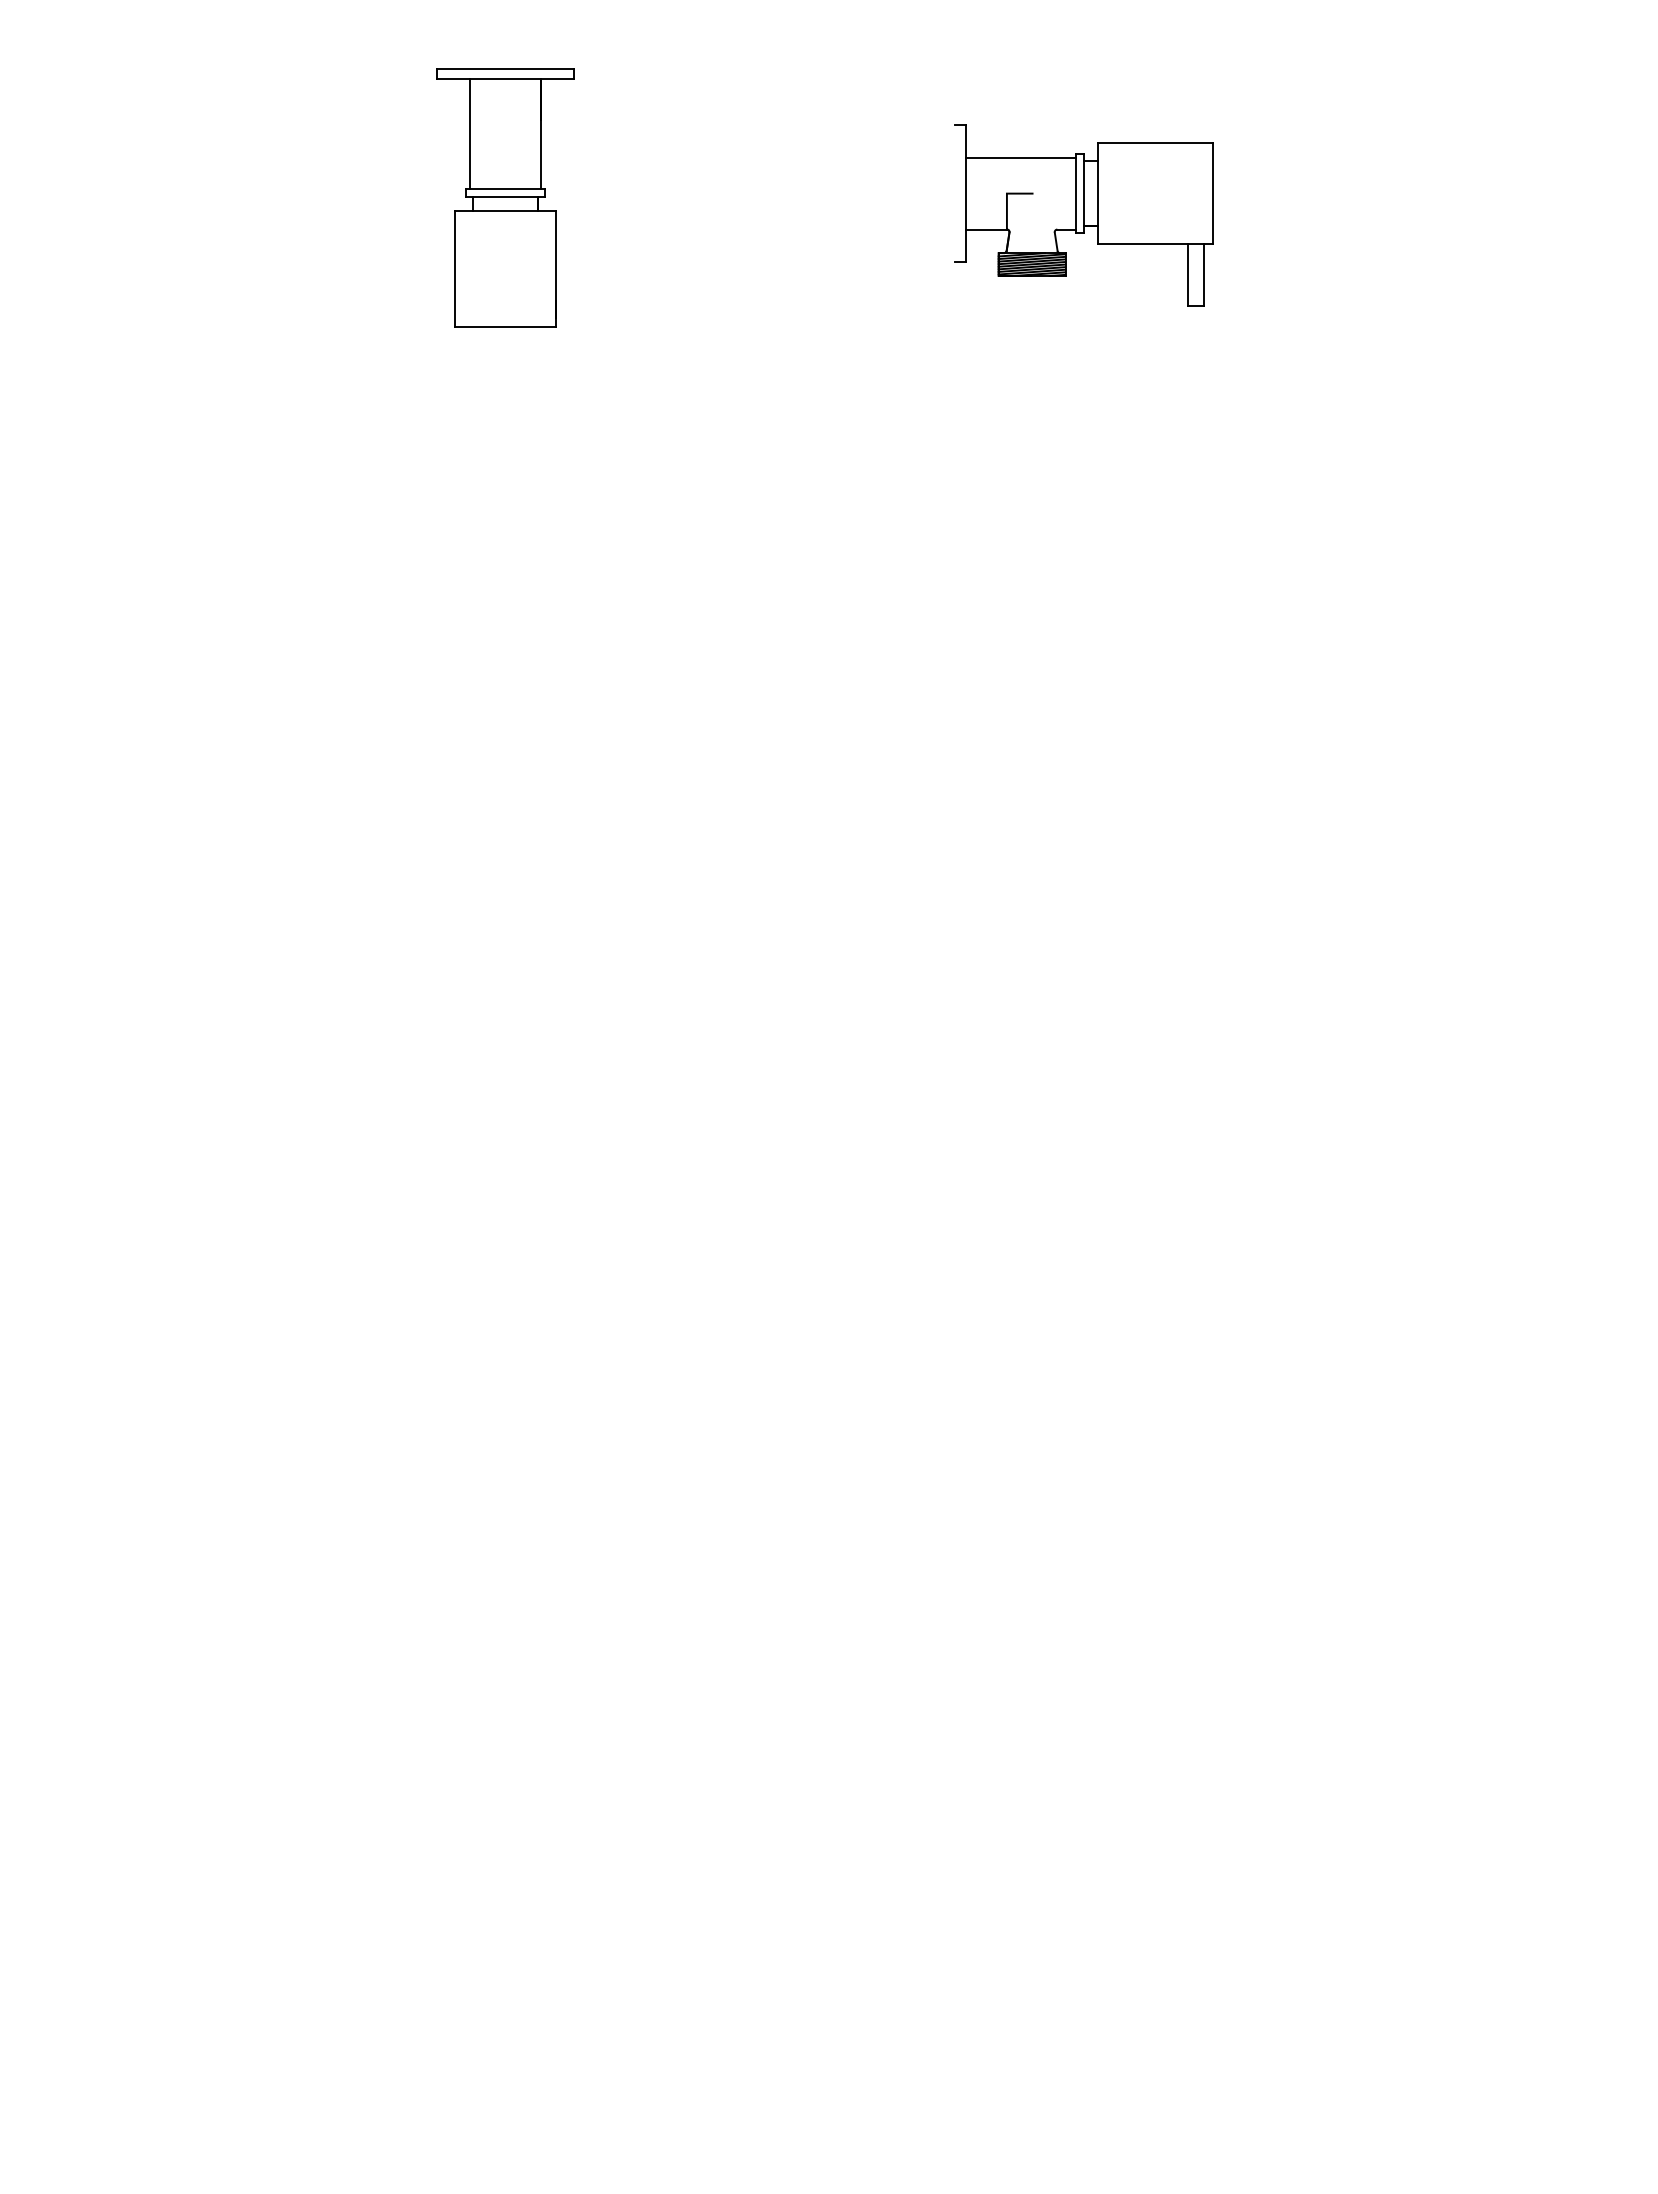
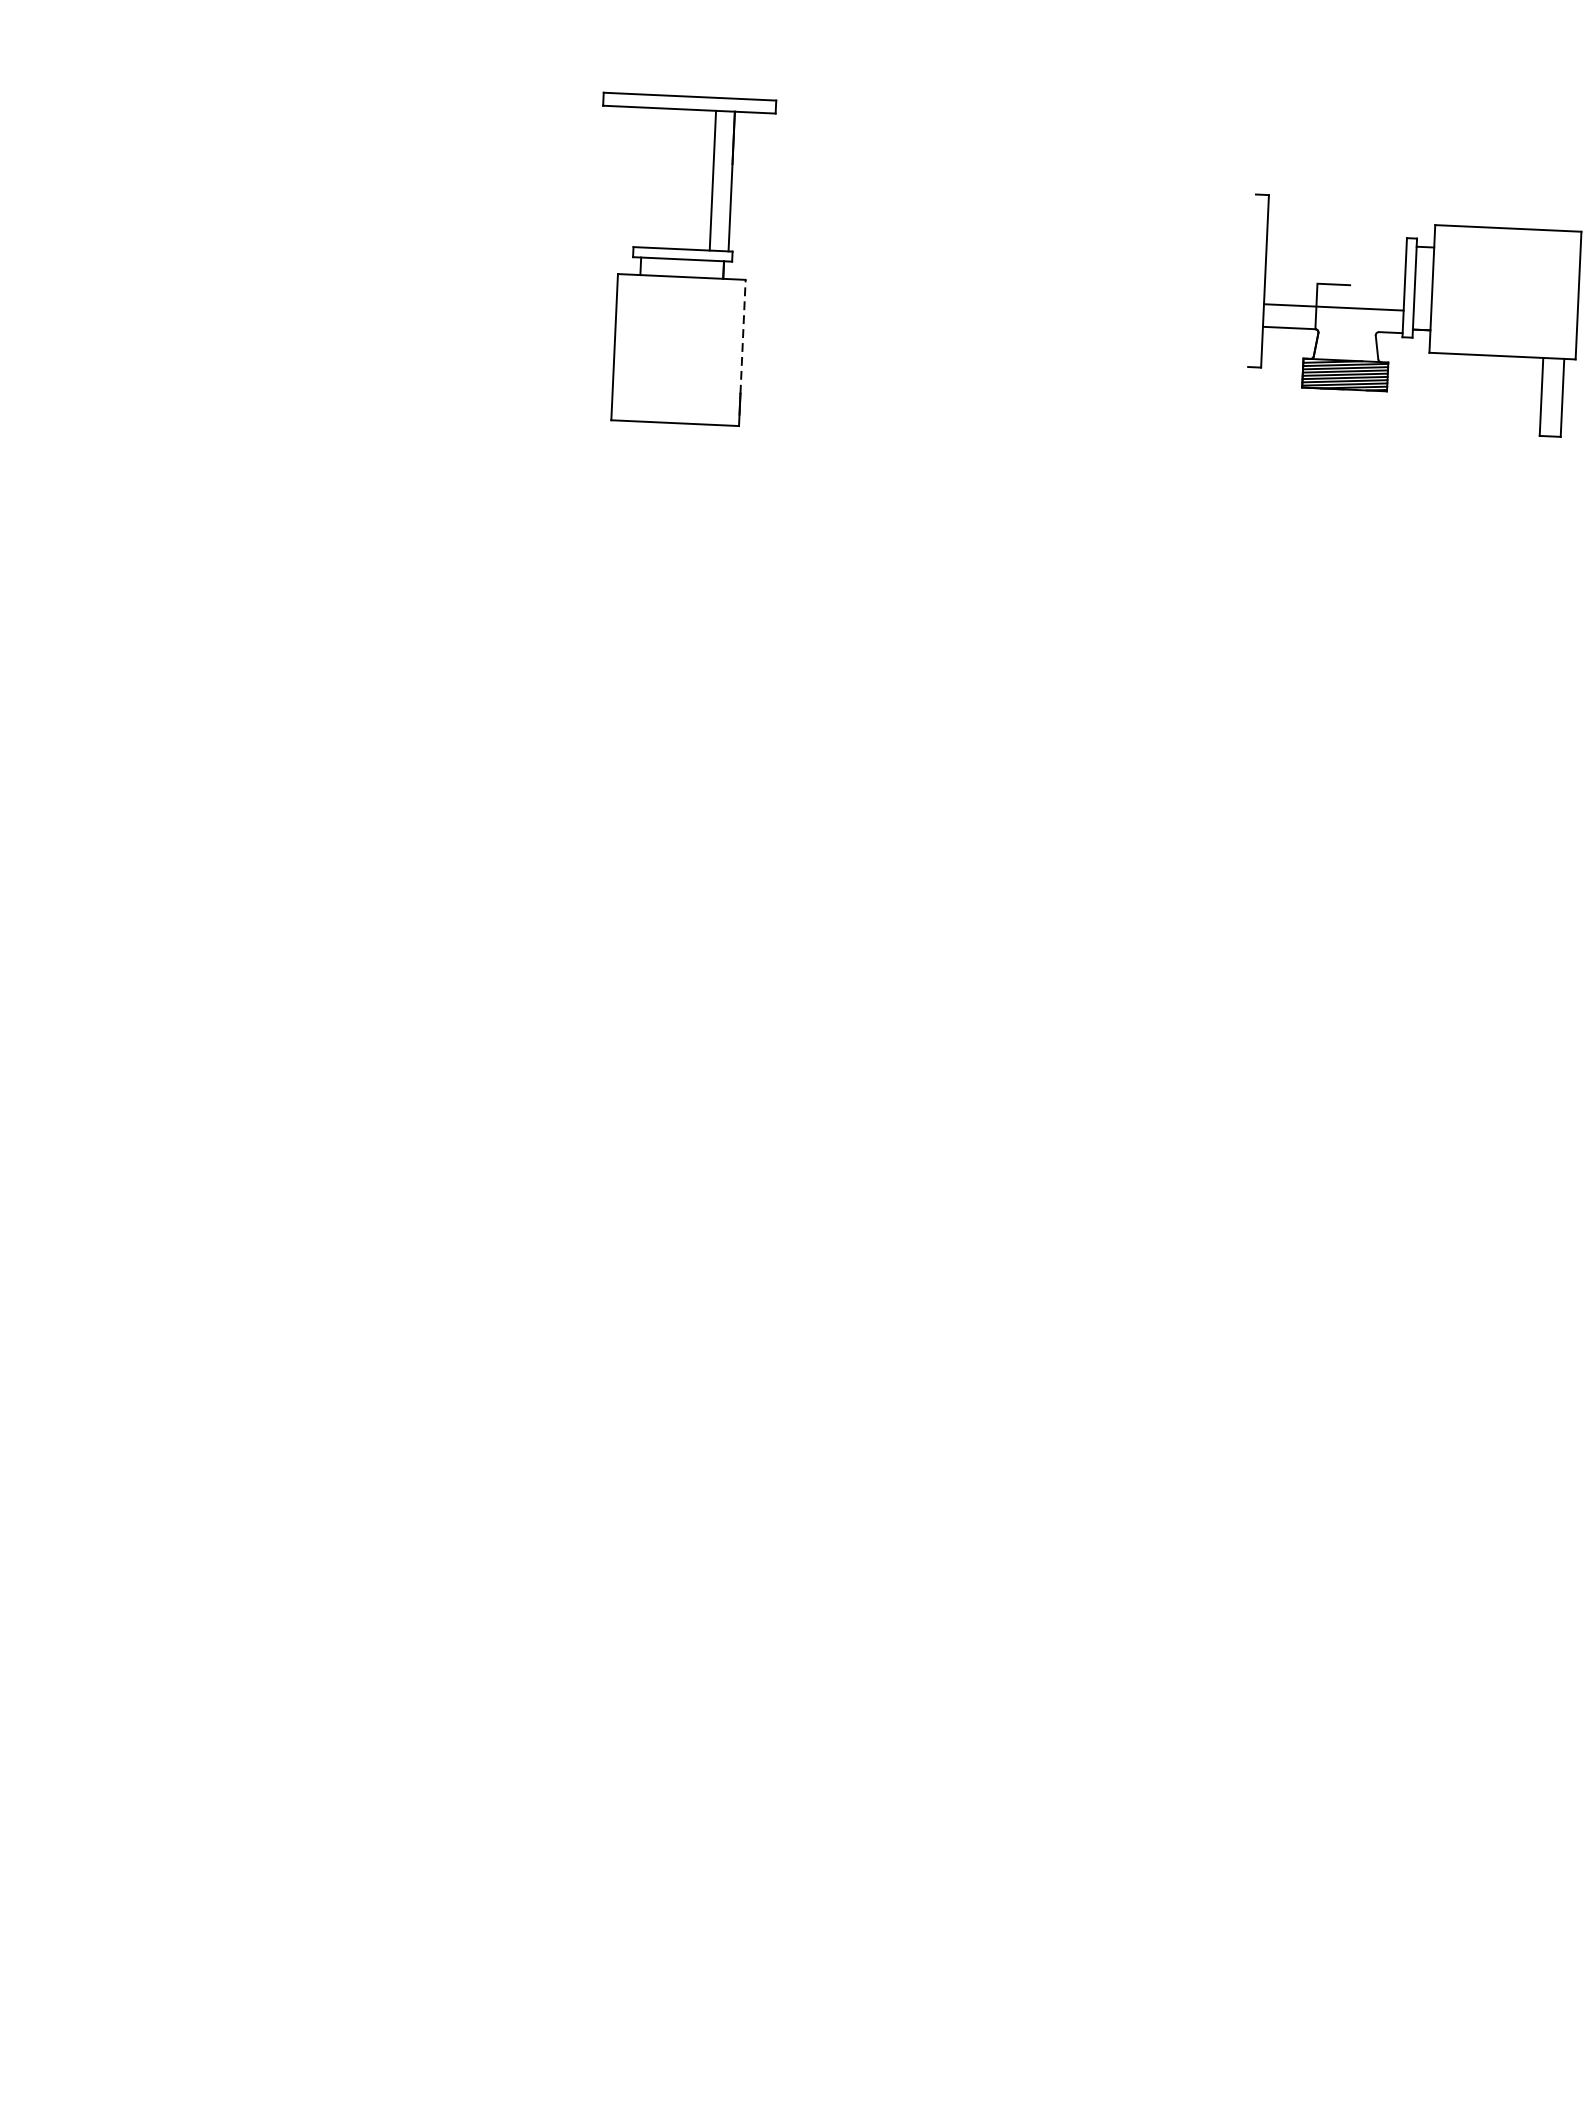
line: (469, 133) -> (712, 180), moved
line: (1020, 157) -> (1333, 307), moved
line: (555, 256) -> (742, 337), solid -> dashed

